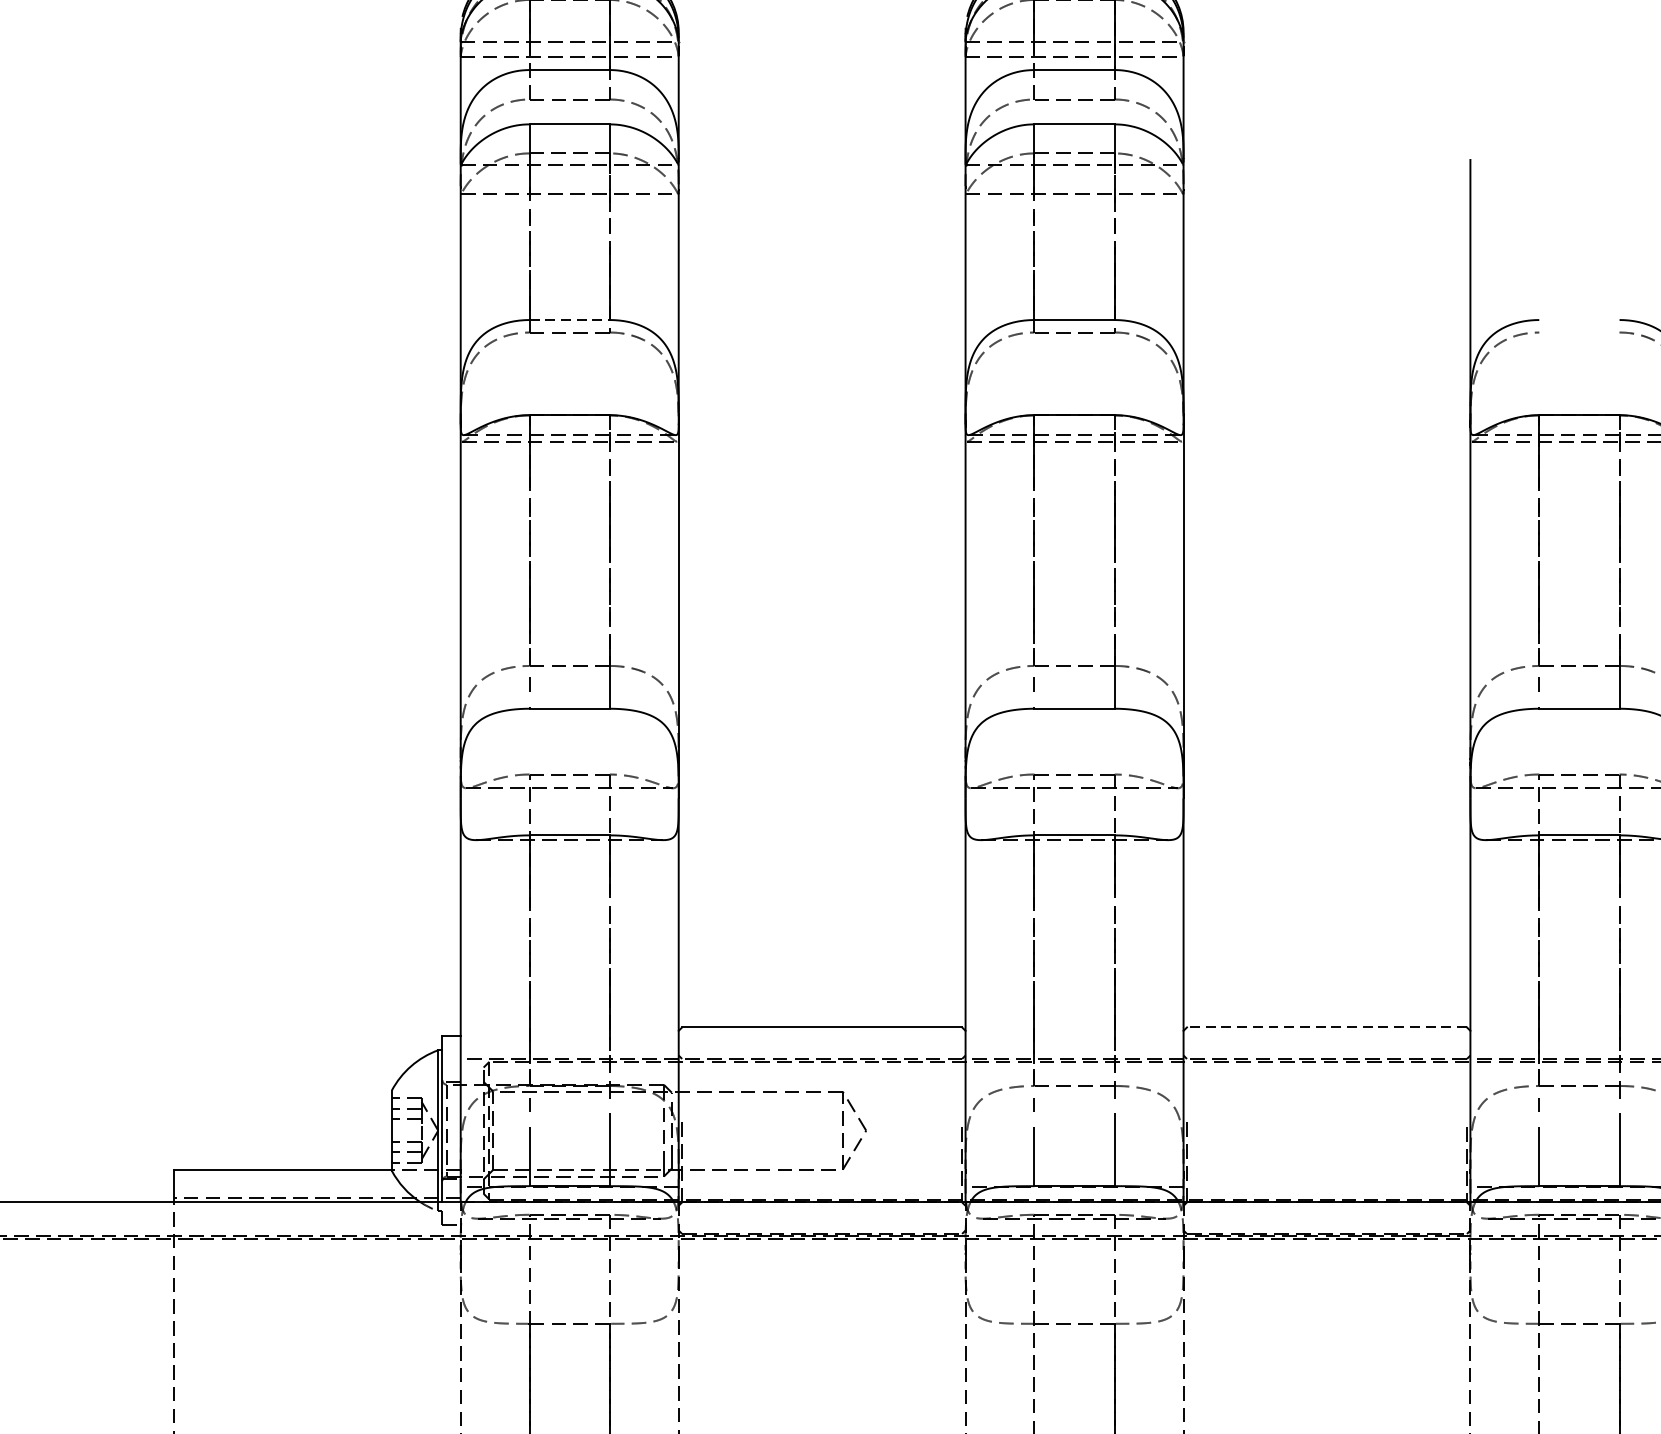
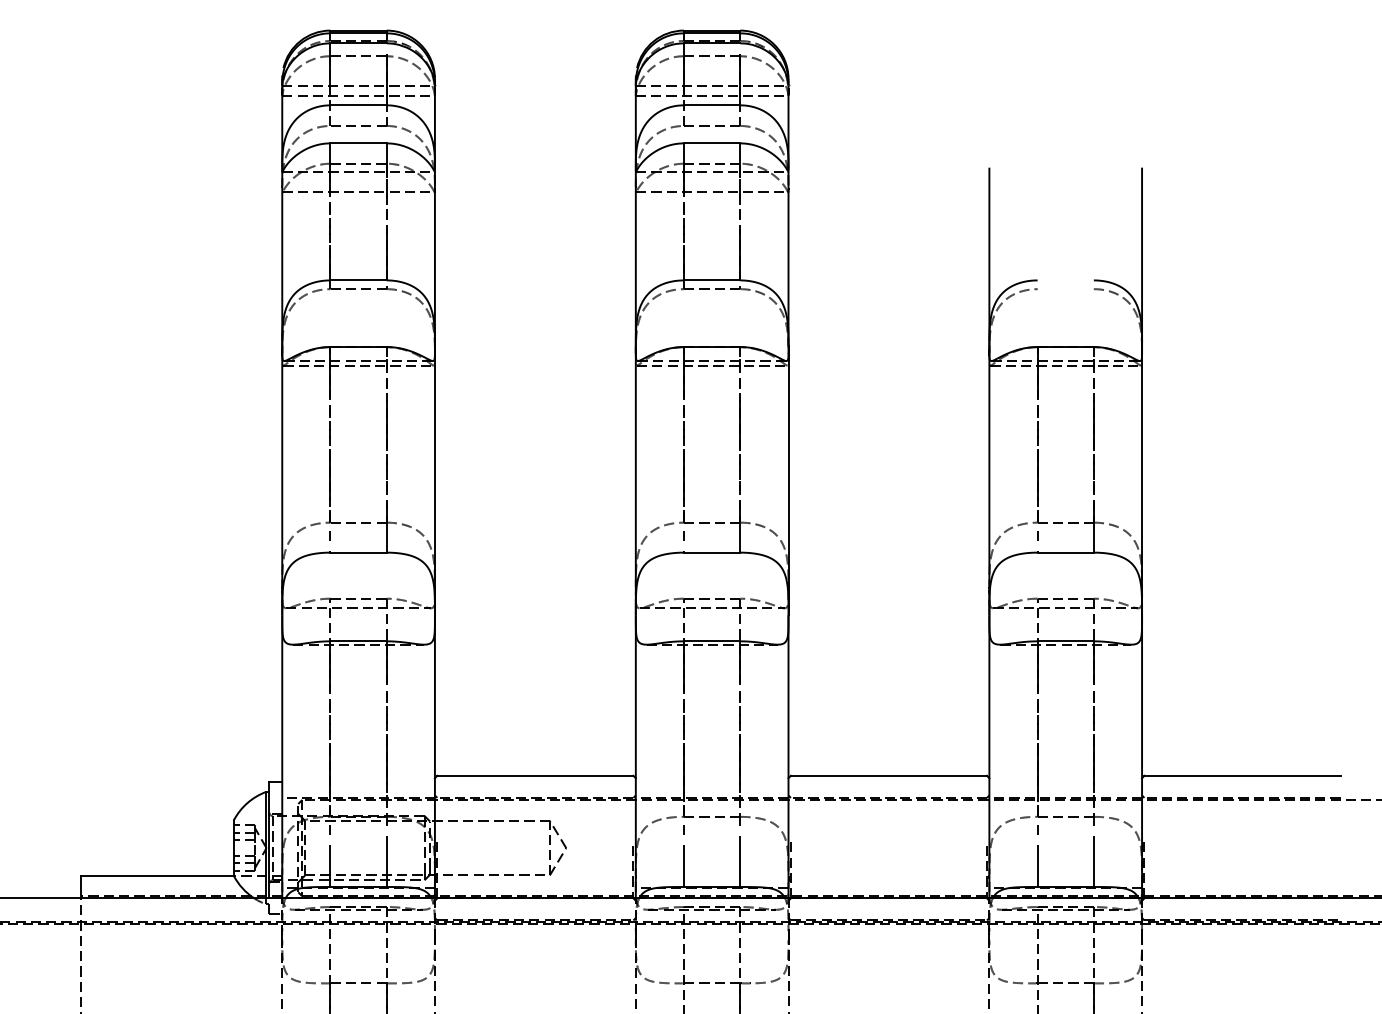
line: (570, 320) -> (359, 280), dashed -> solid
line: (1326, 1026) -> (888, 775), dashed -> solid

